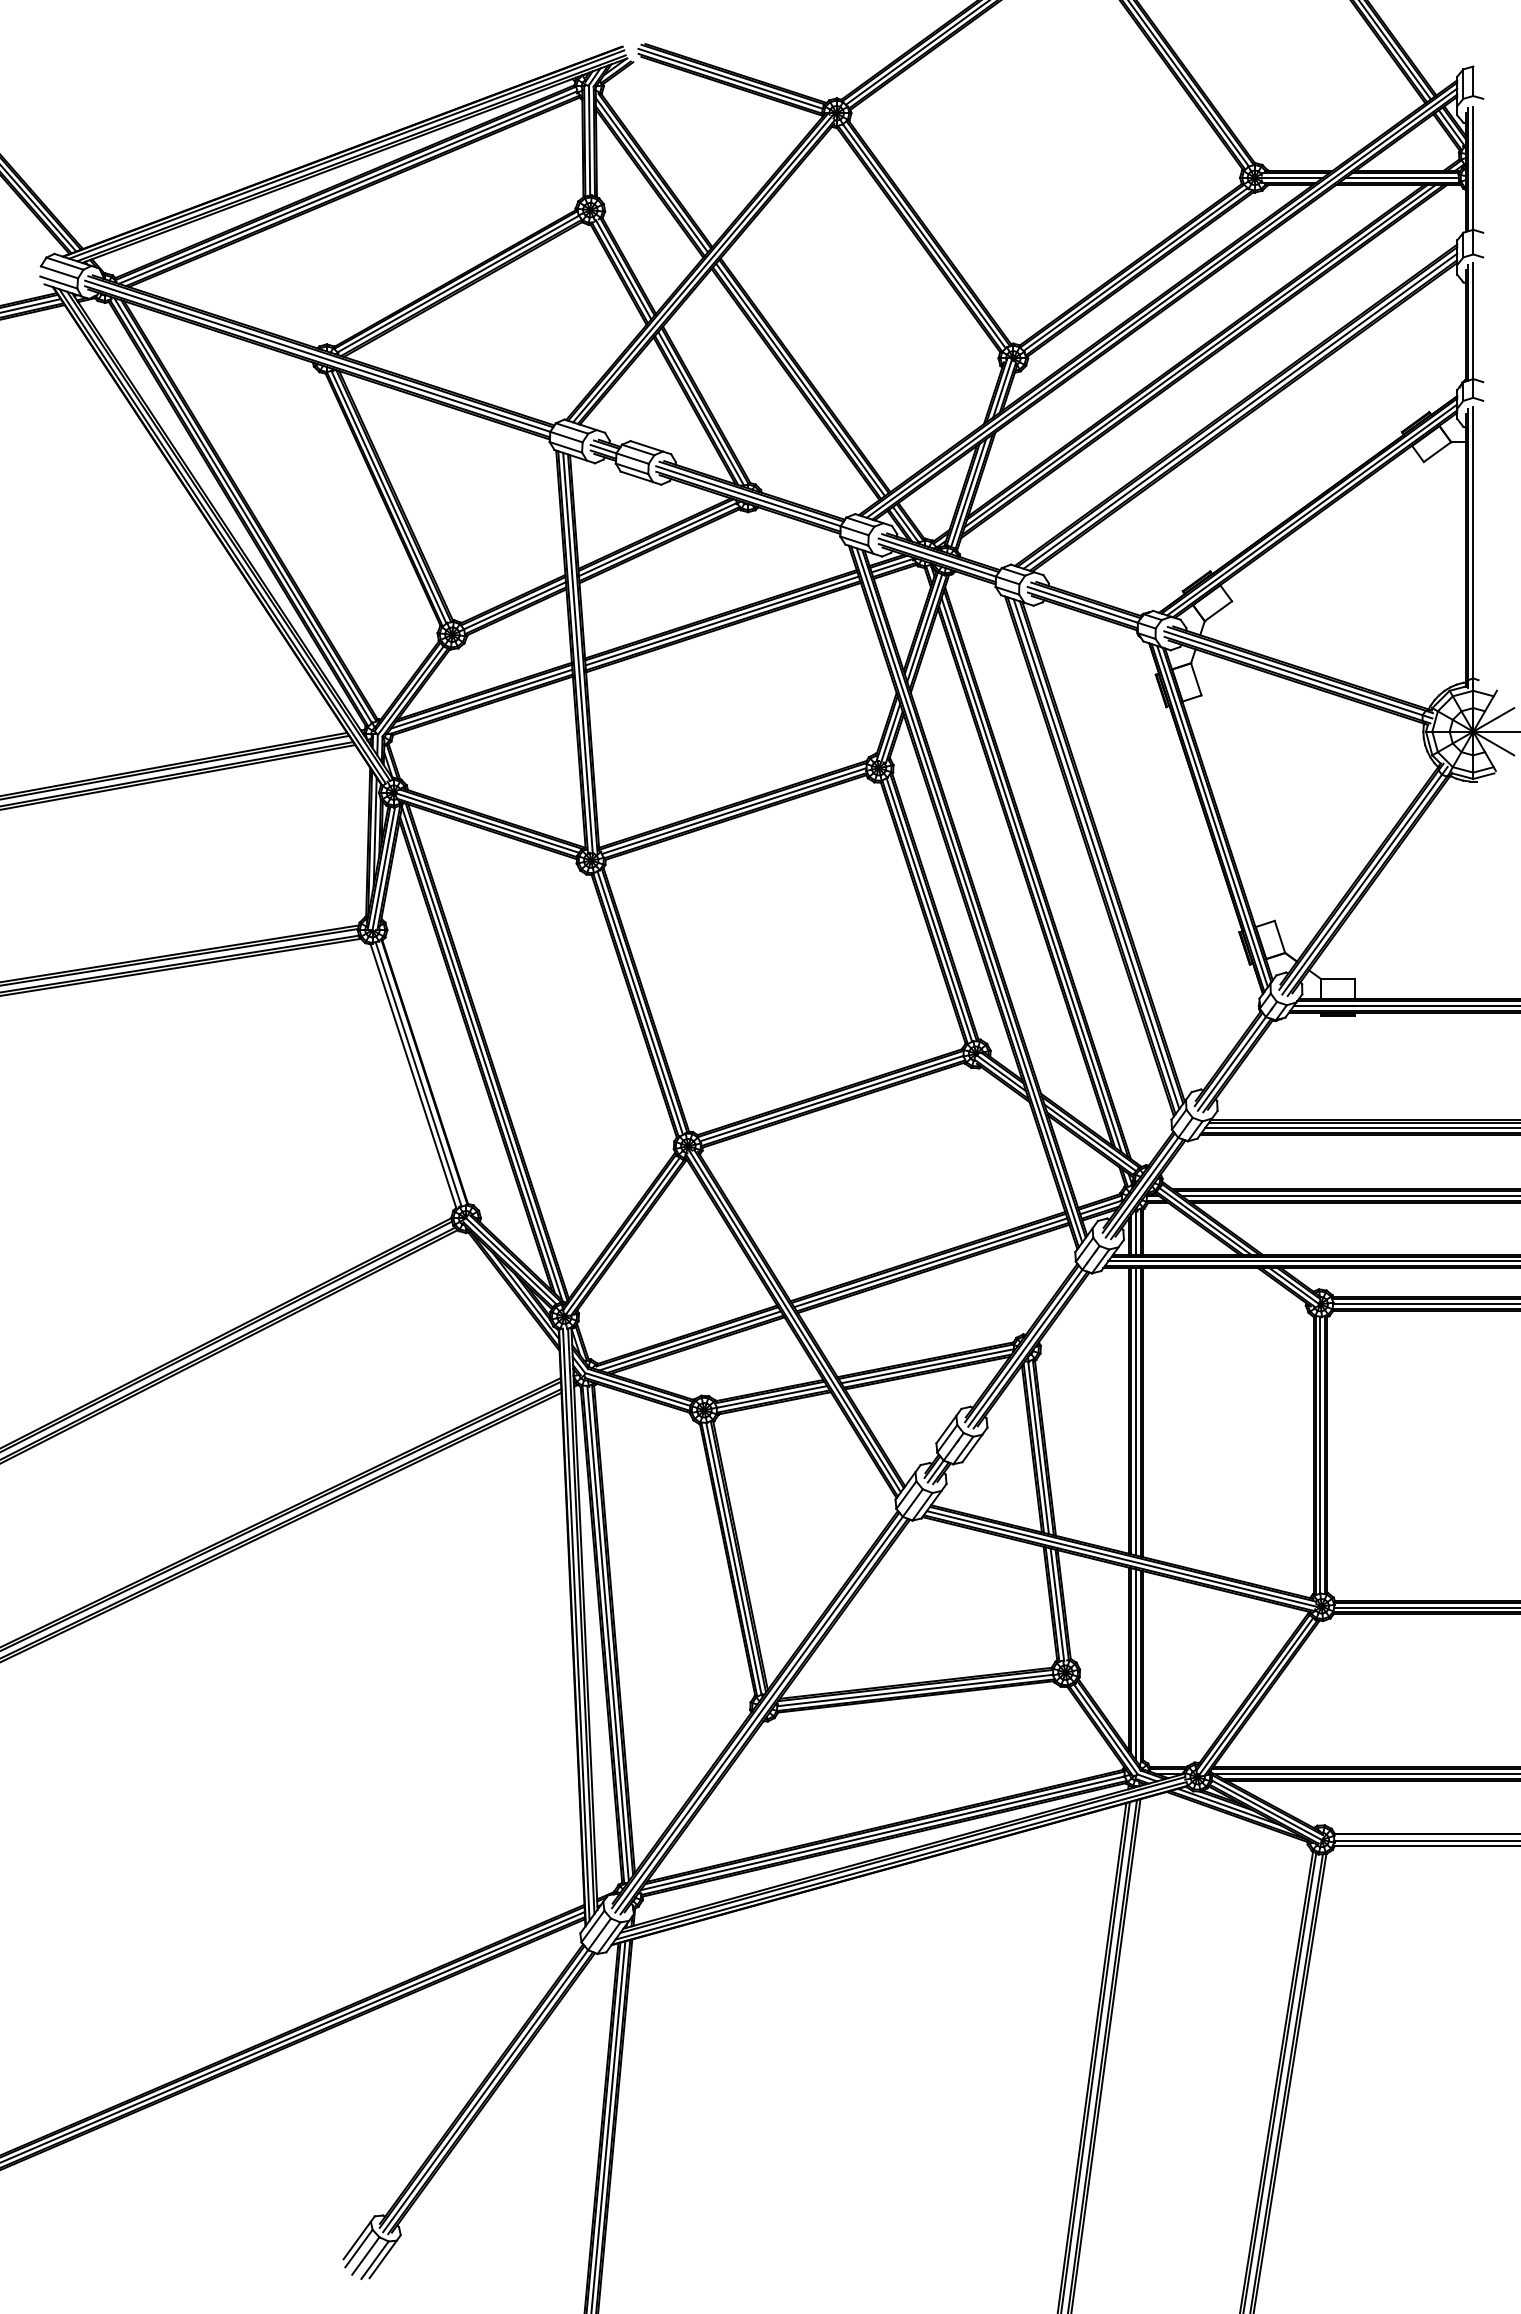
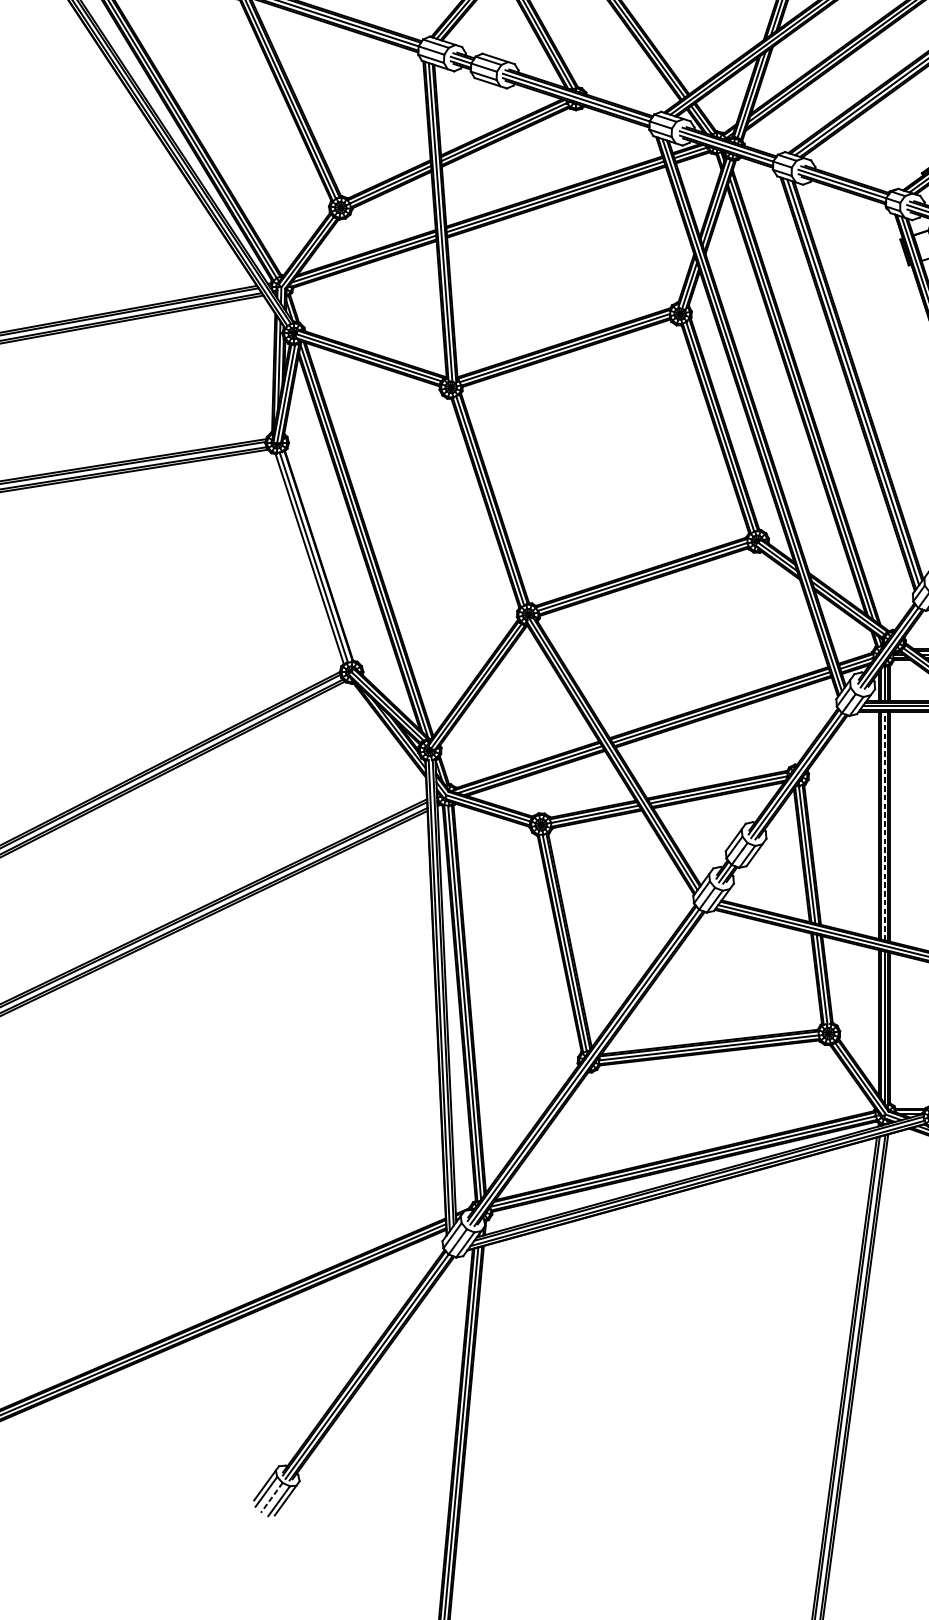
line: (1135, 1411) -> (884, 825), solid -> dashed
line: (365, 2256) -> (271, 1498), solid -> dashed

